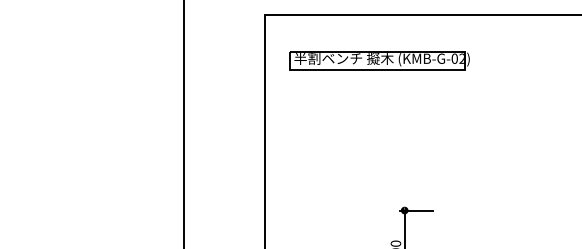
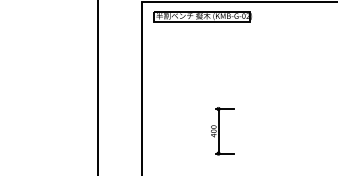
part: (378, 59) -> (202, 16), moved

